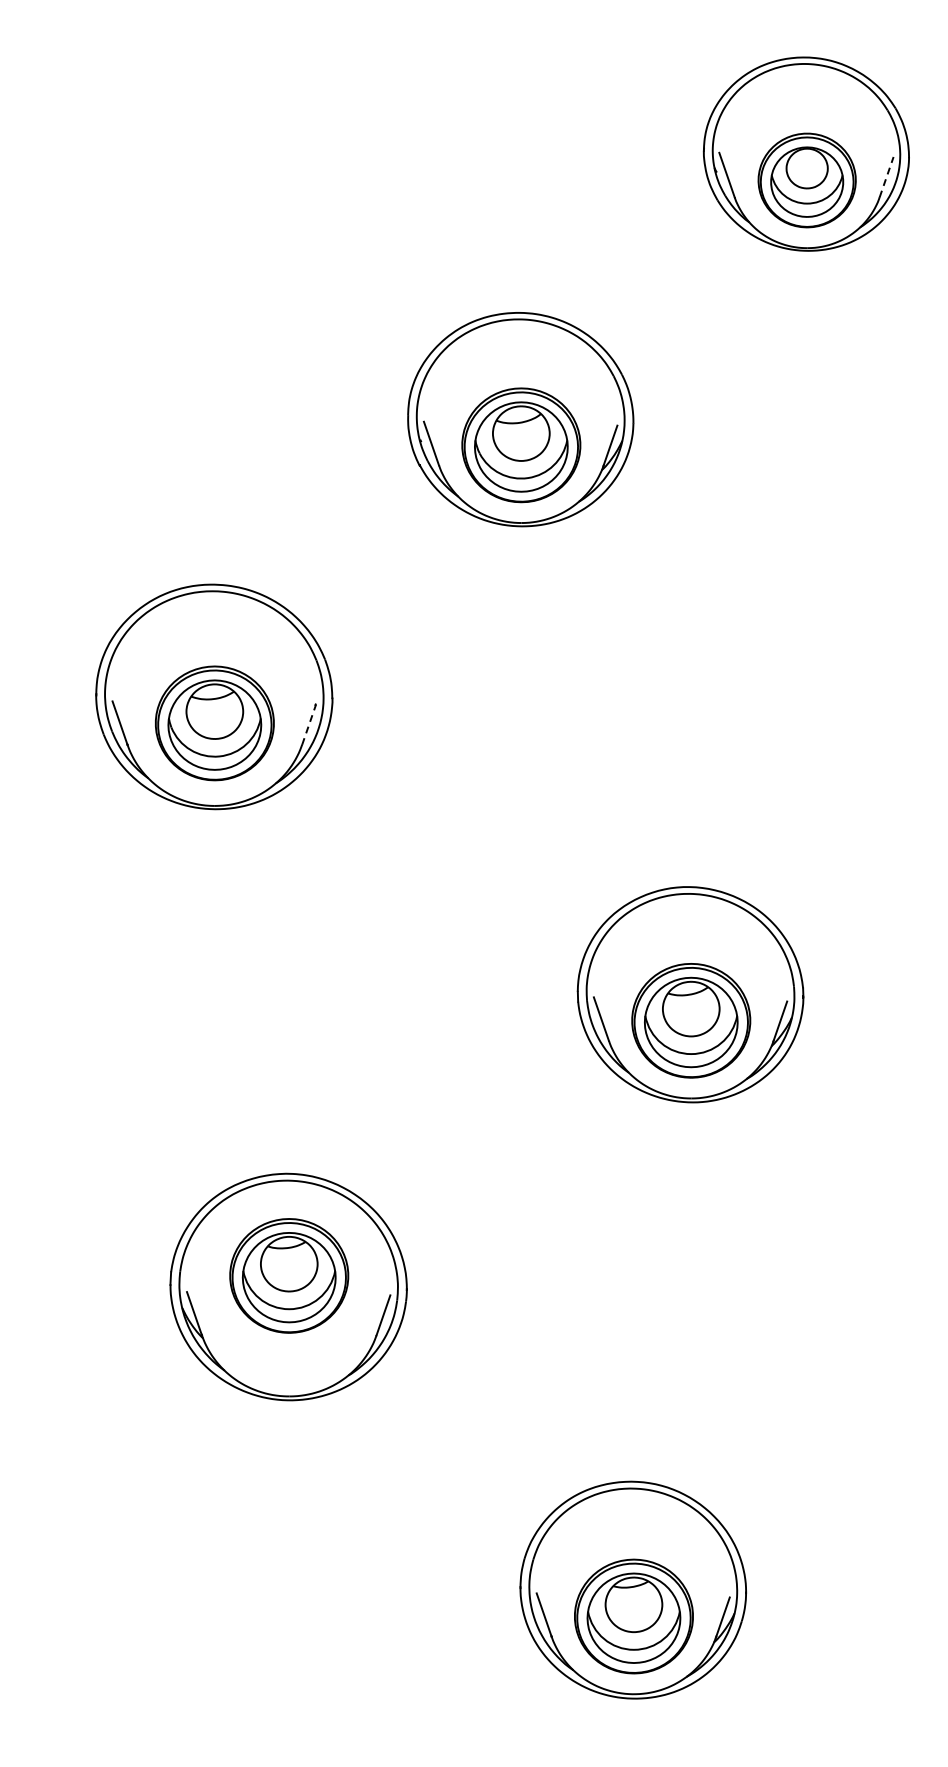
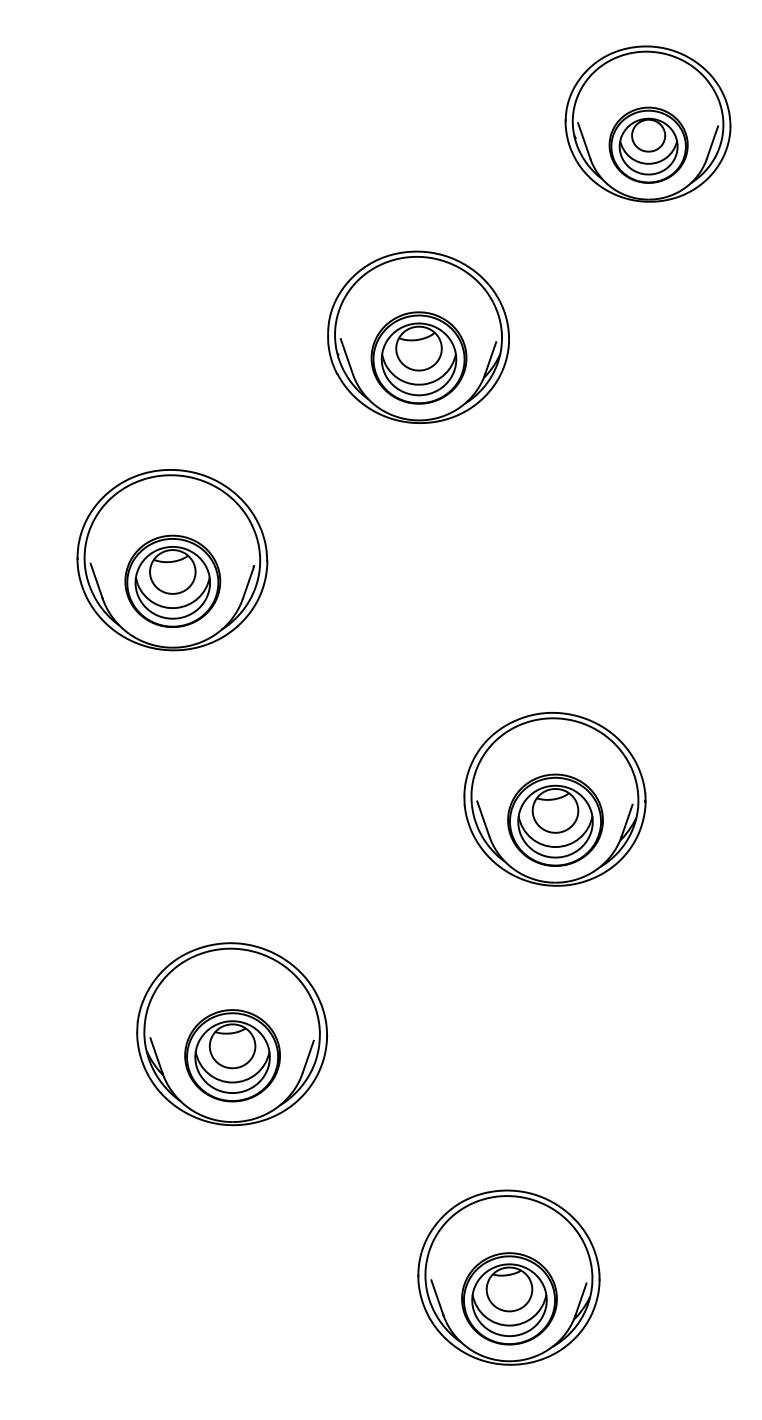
line: (886, 176) -> (712, 142), dashed -> solid
line: (309, 724) -> (248, 582), dashed -> solid
part: (289, 1275) -> (232, 1055), moved

